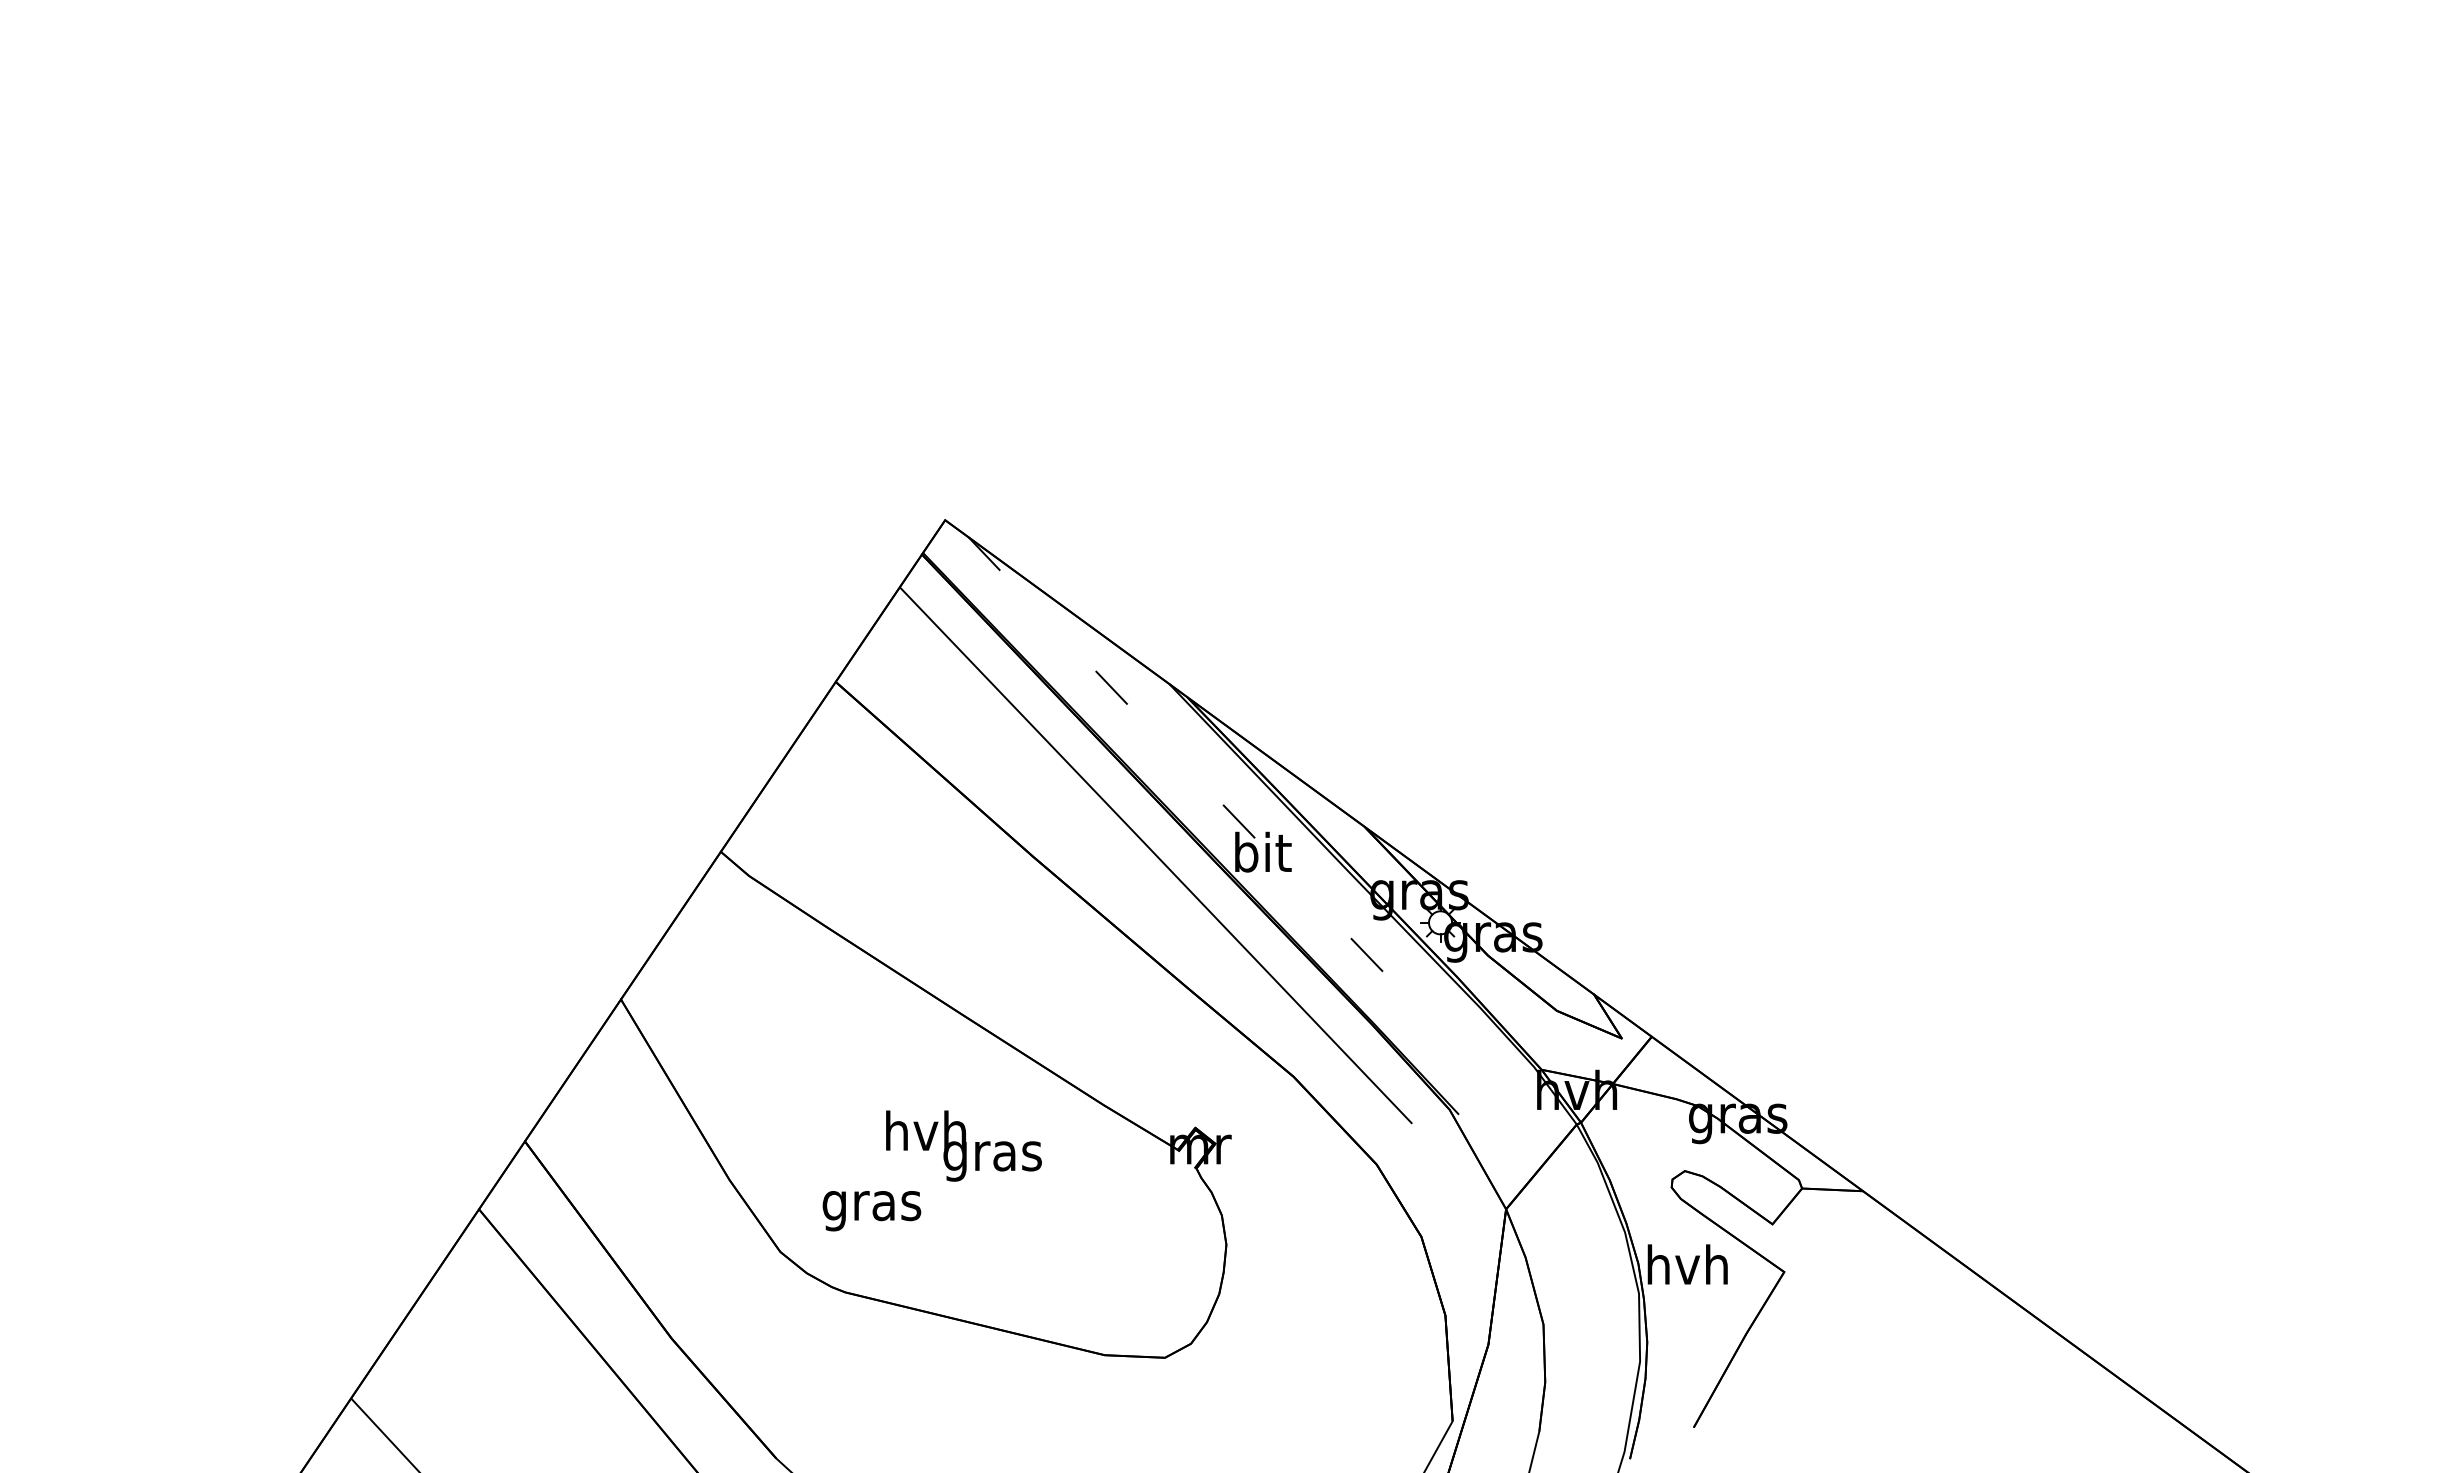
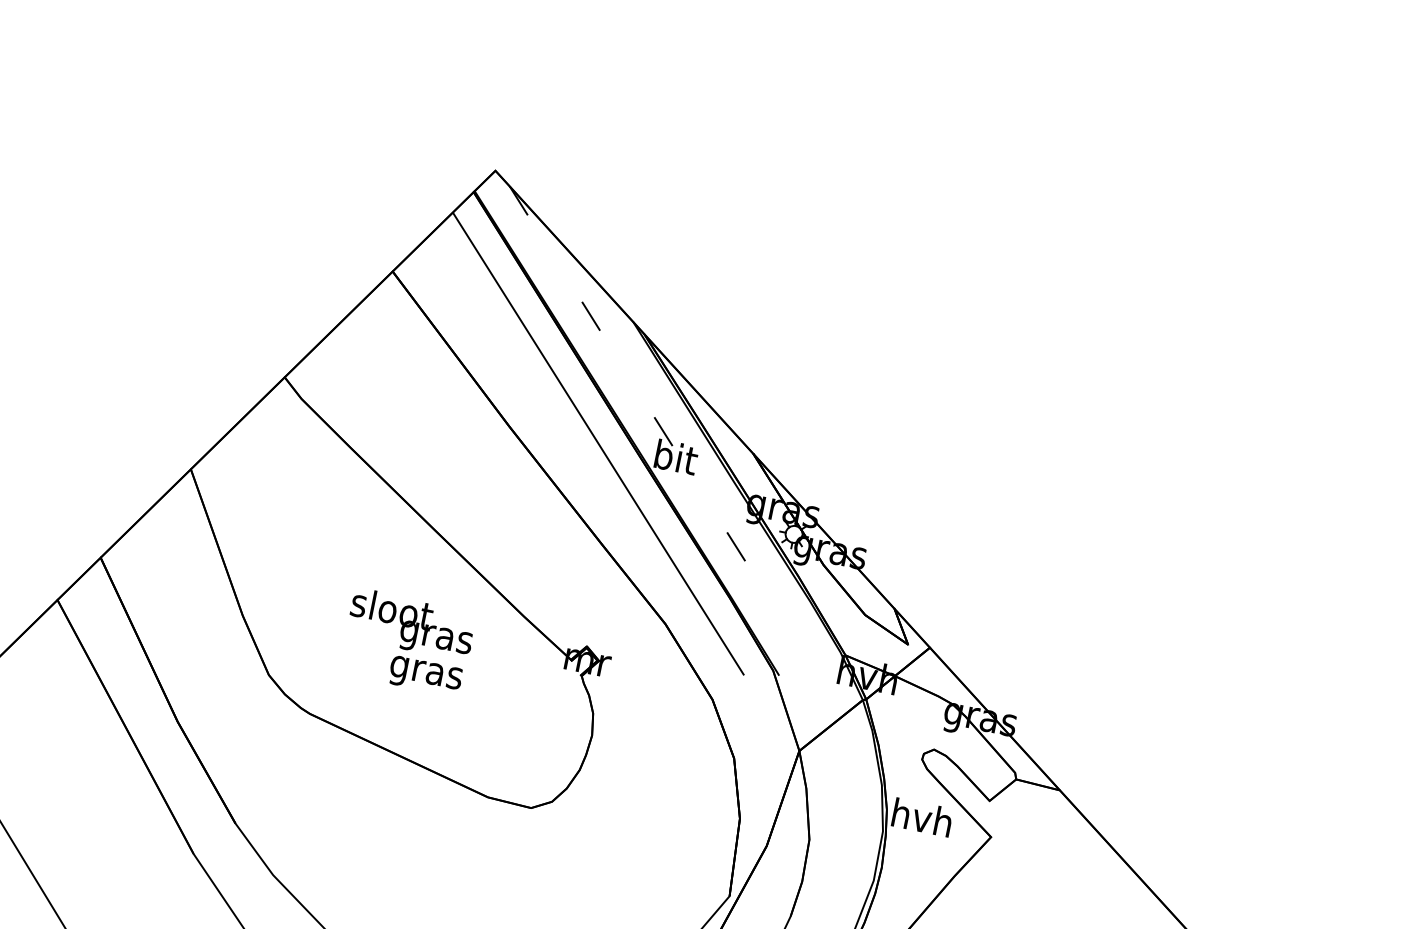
text: (926, 1130) -> (392, 608), hvh -> sloot
text: (871, 1211) -> (425, 676), moved

